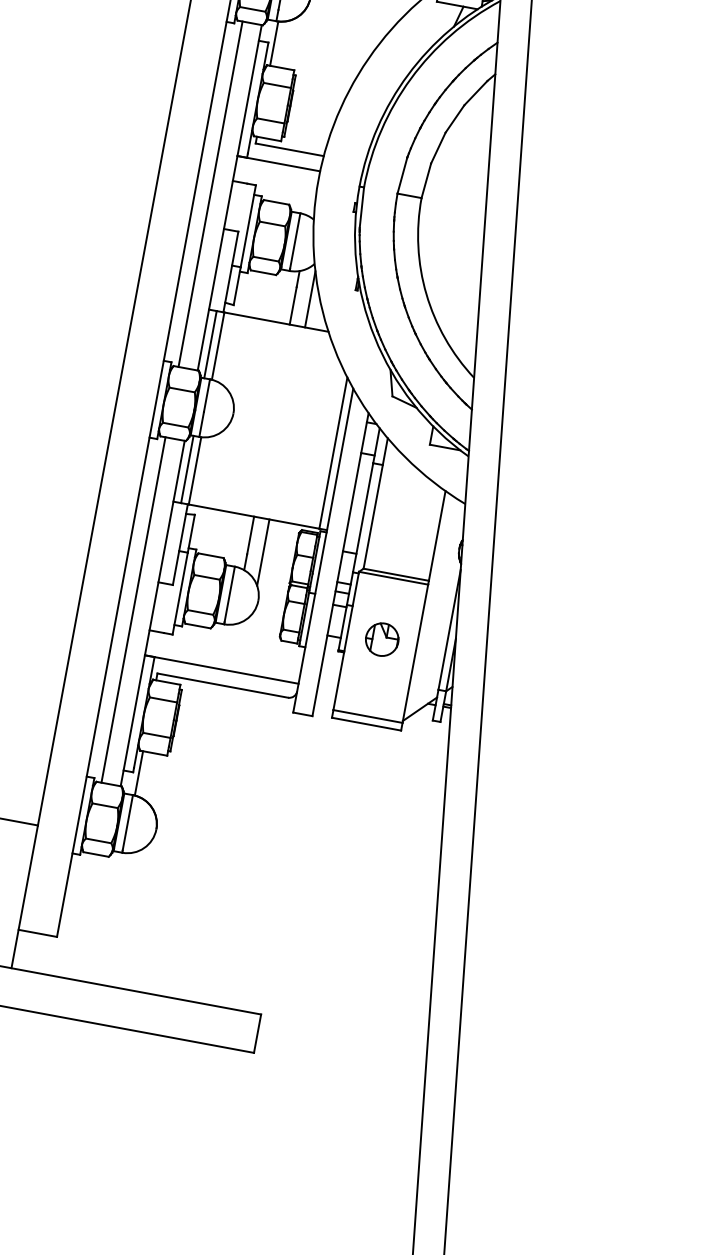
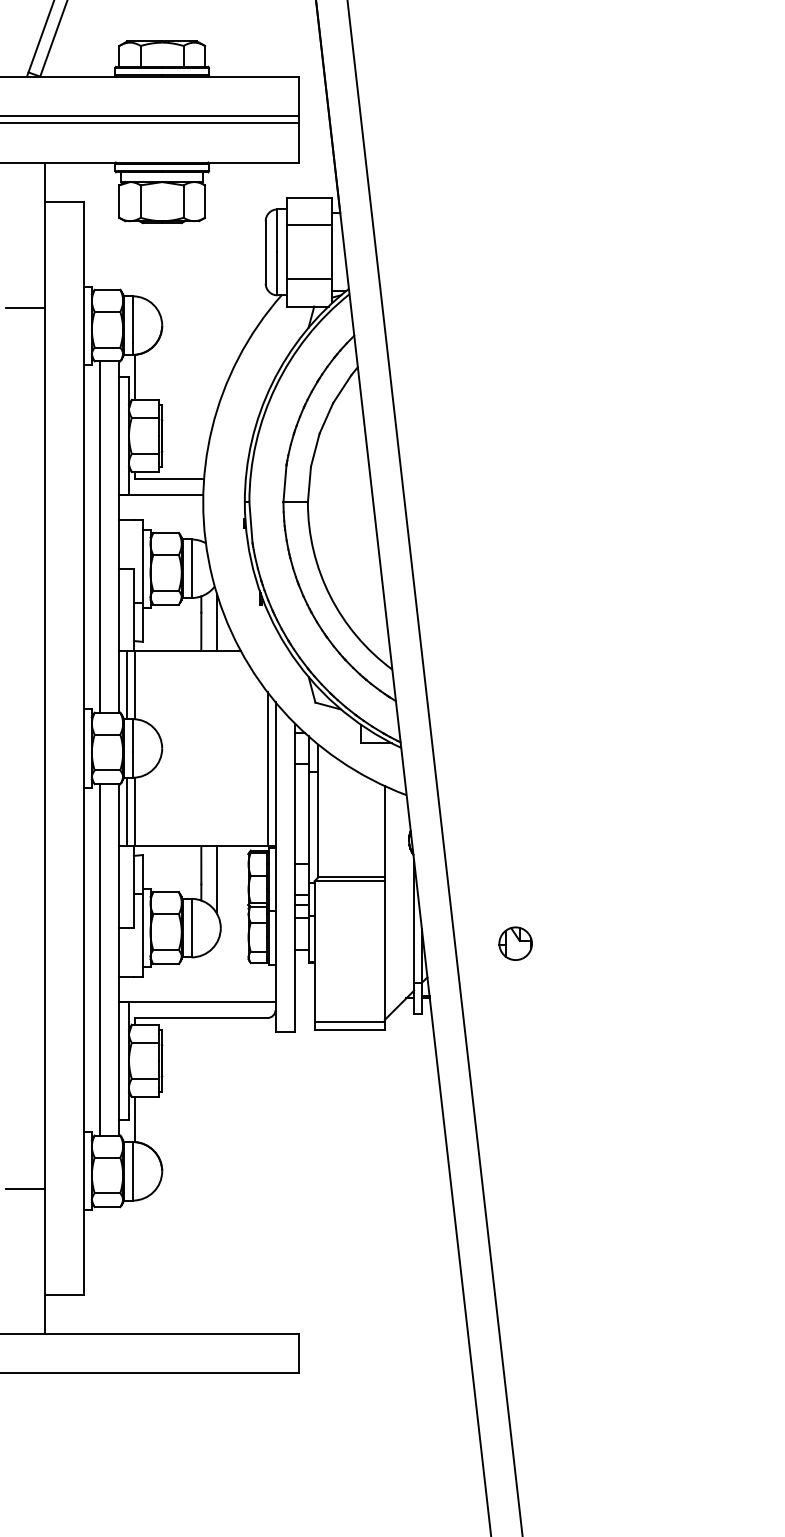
part: (382, 639) -> (515, 943), moved

